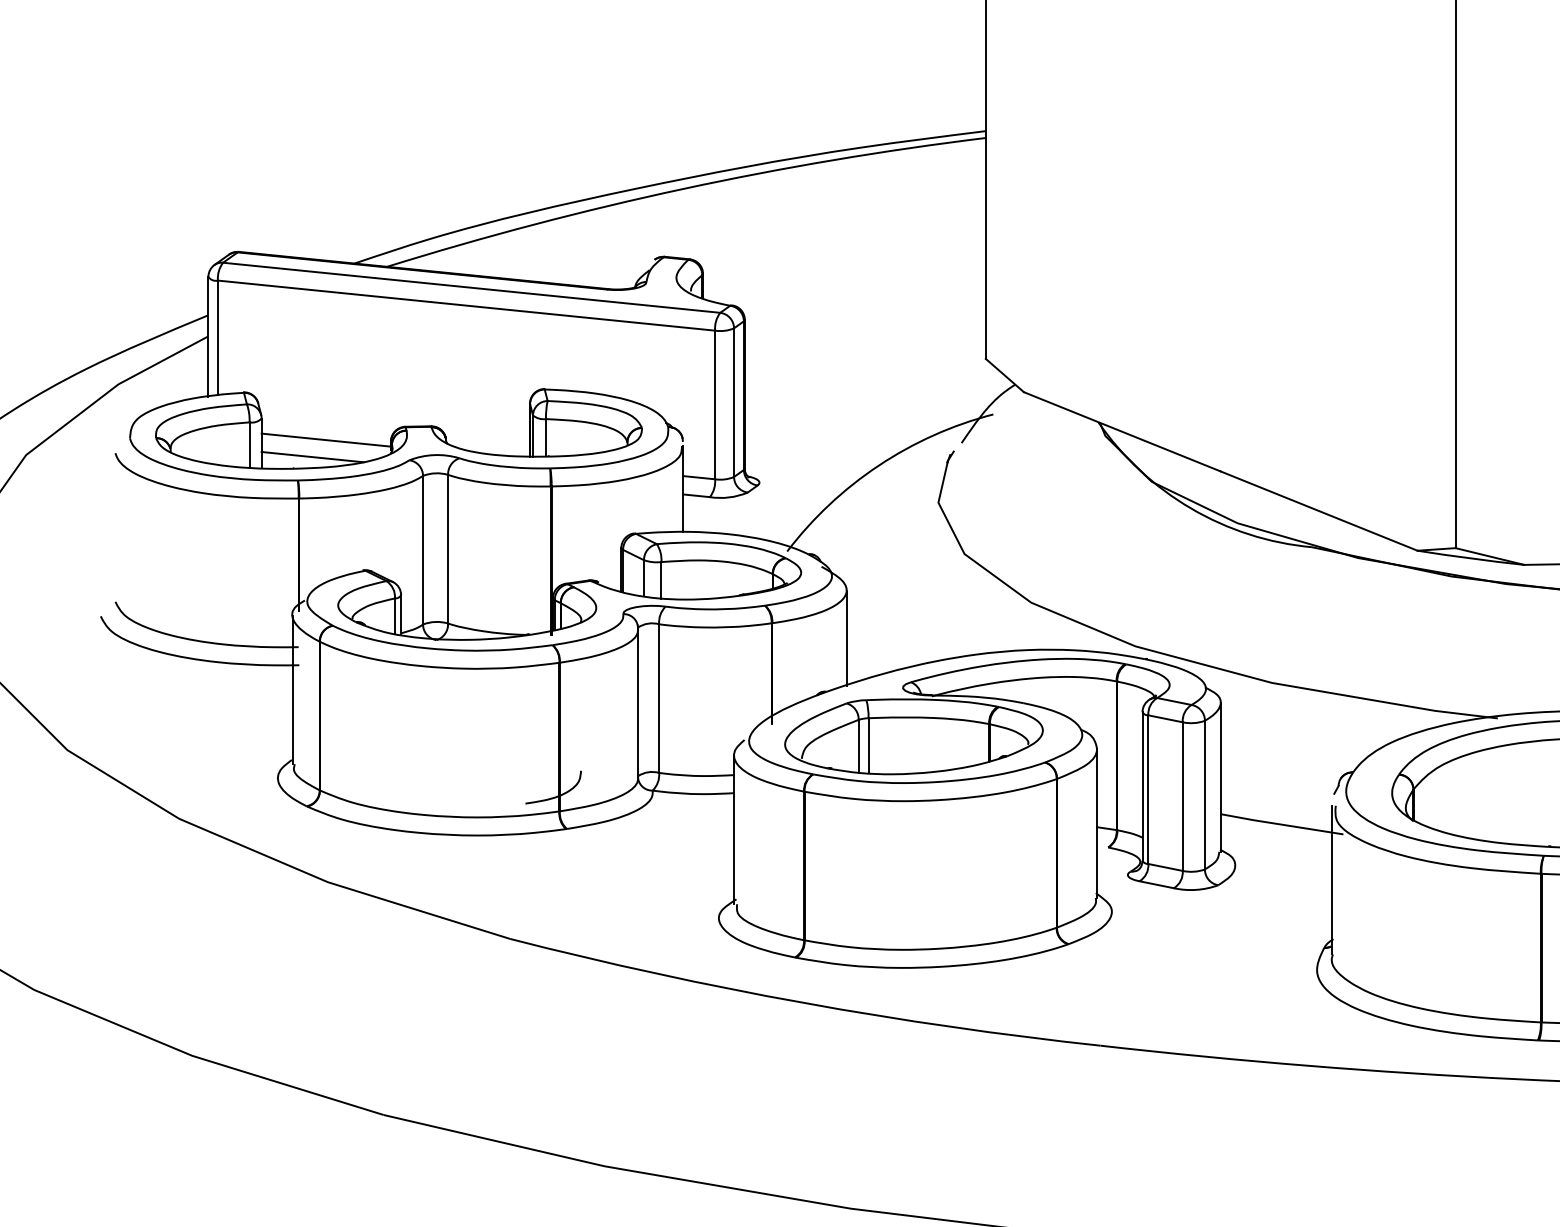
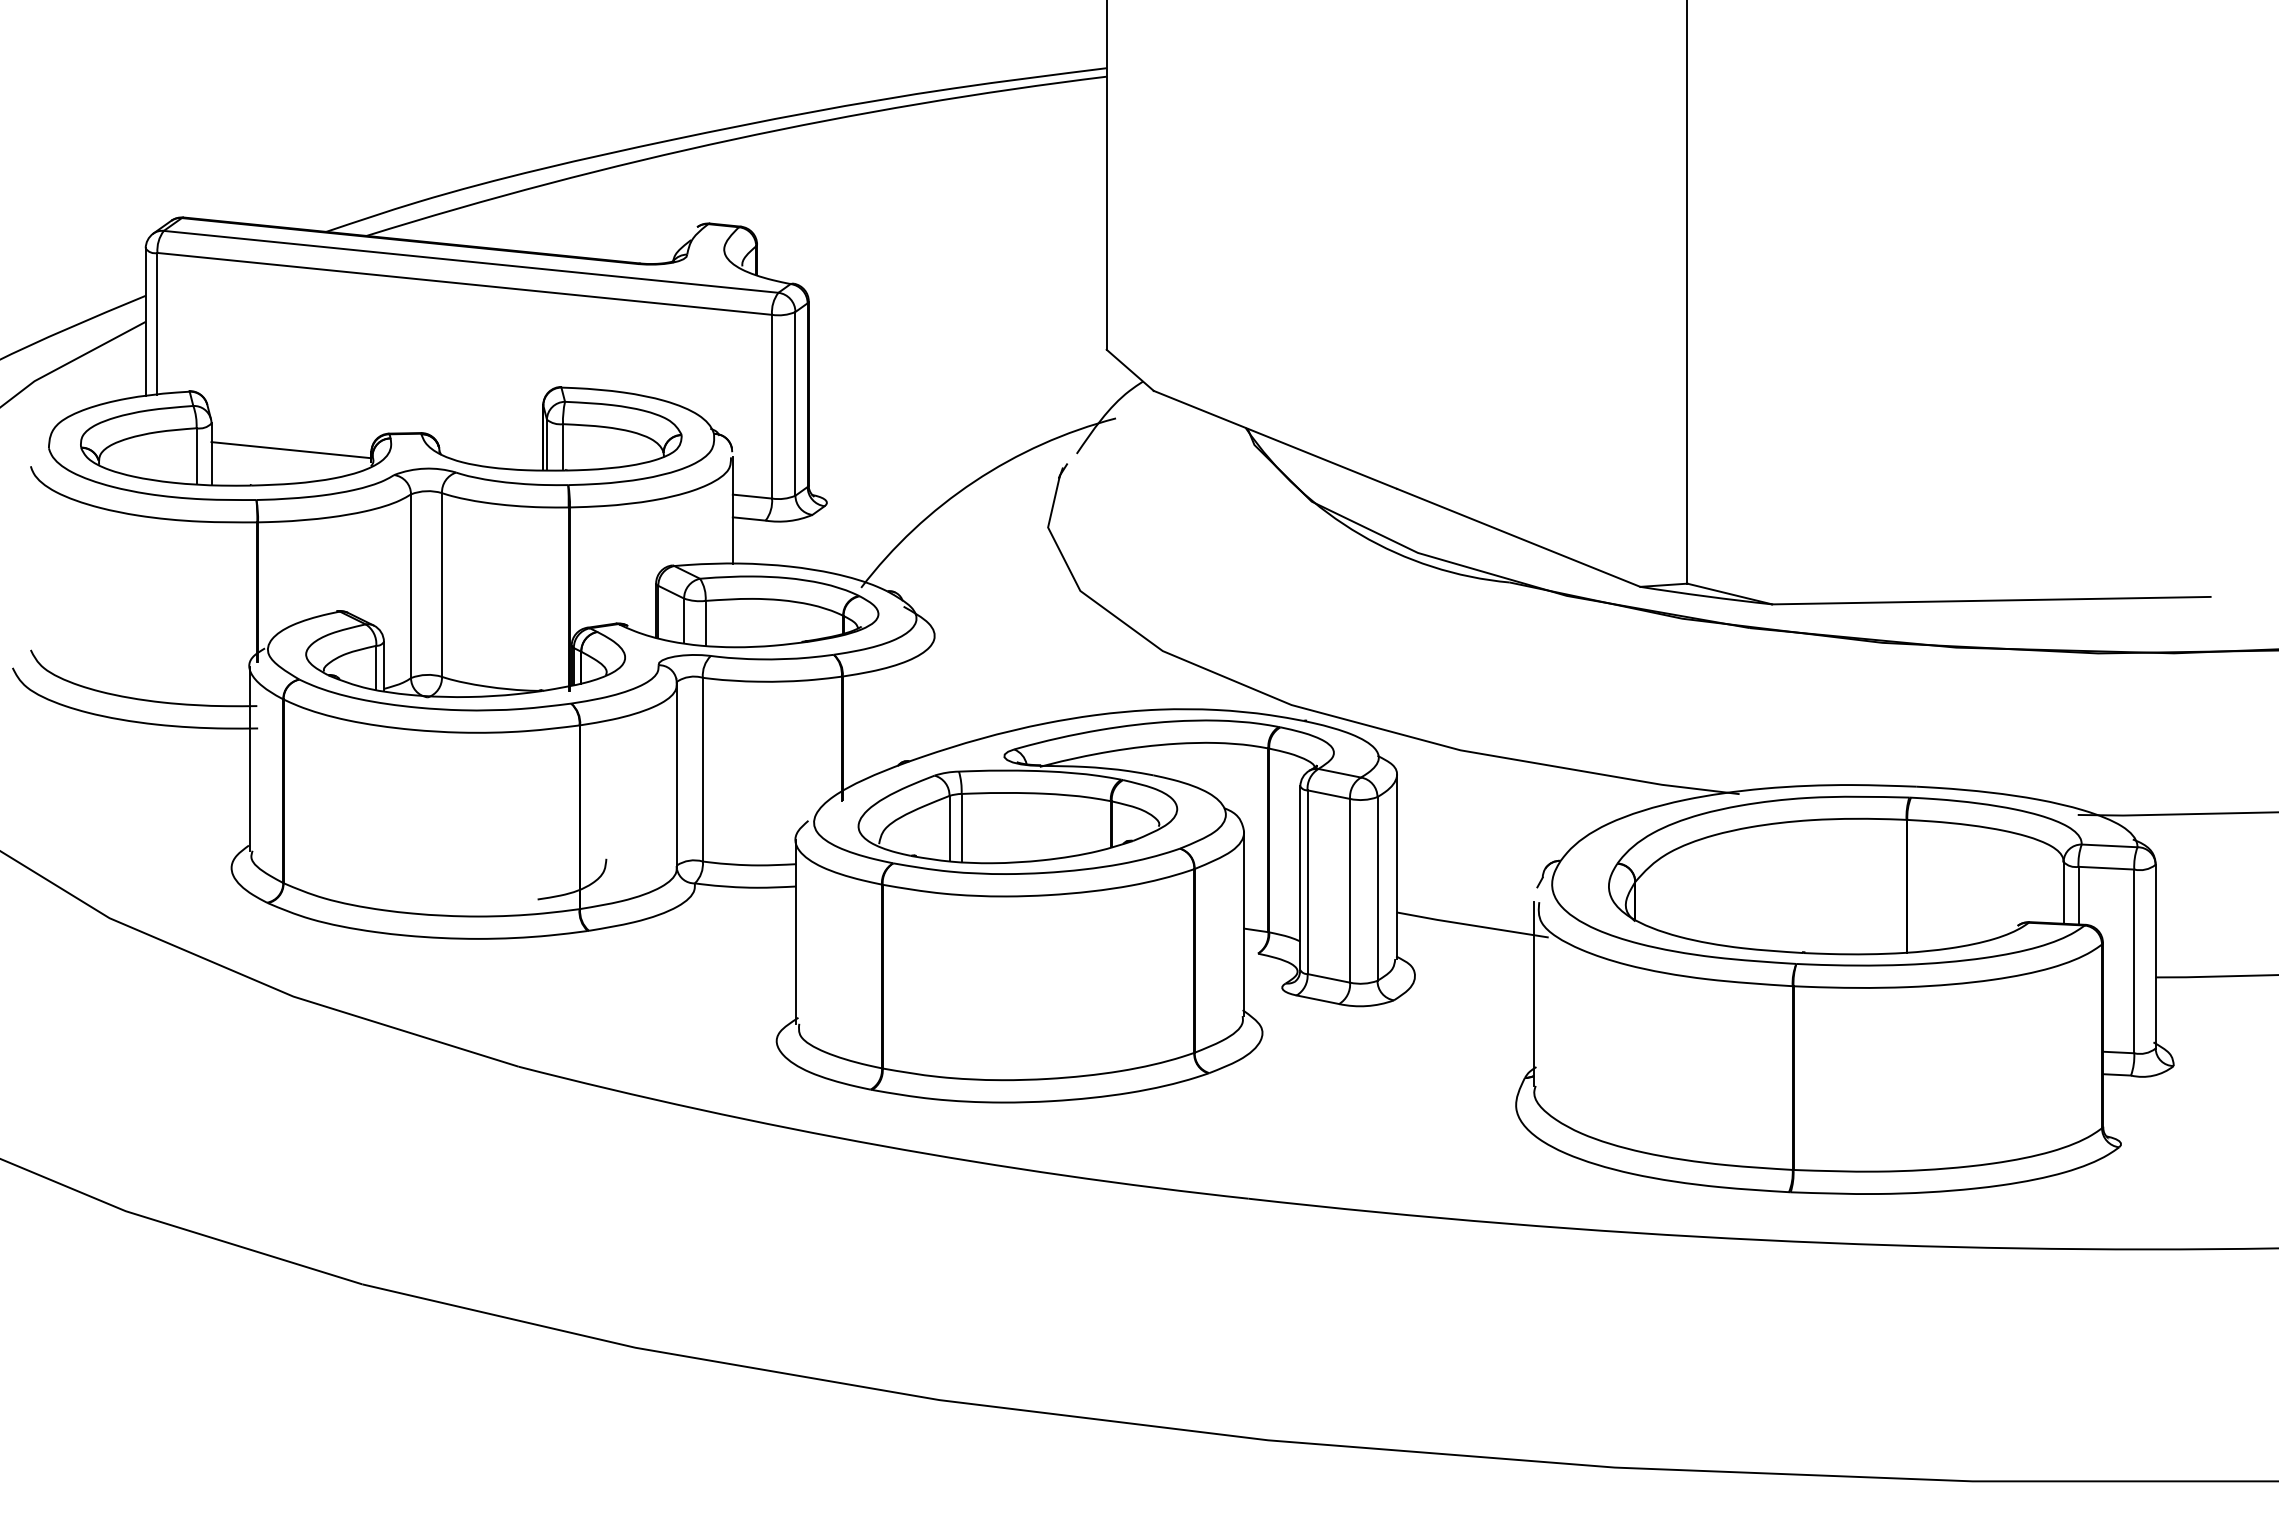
line: (312, 456) -> (274, 470), removed
line: (846, 637) -> (934, 694), removed

